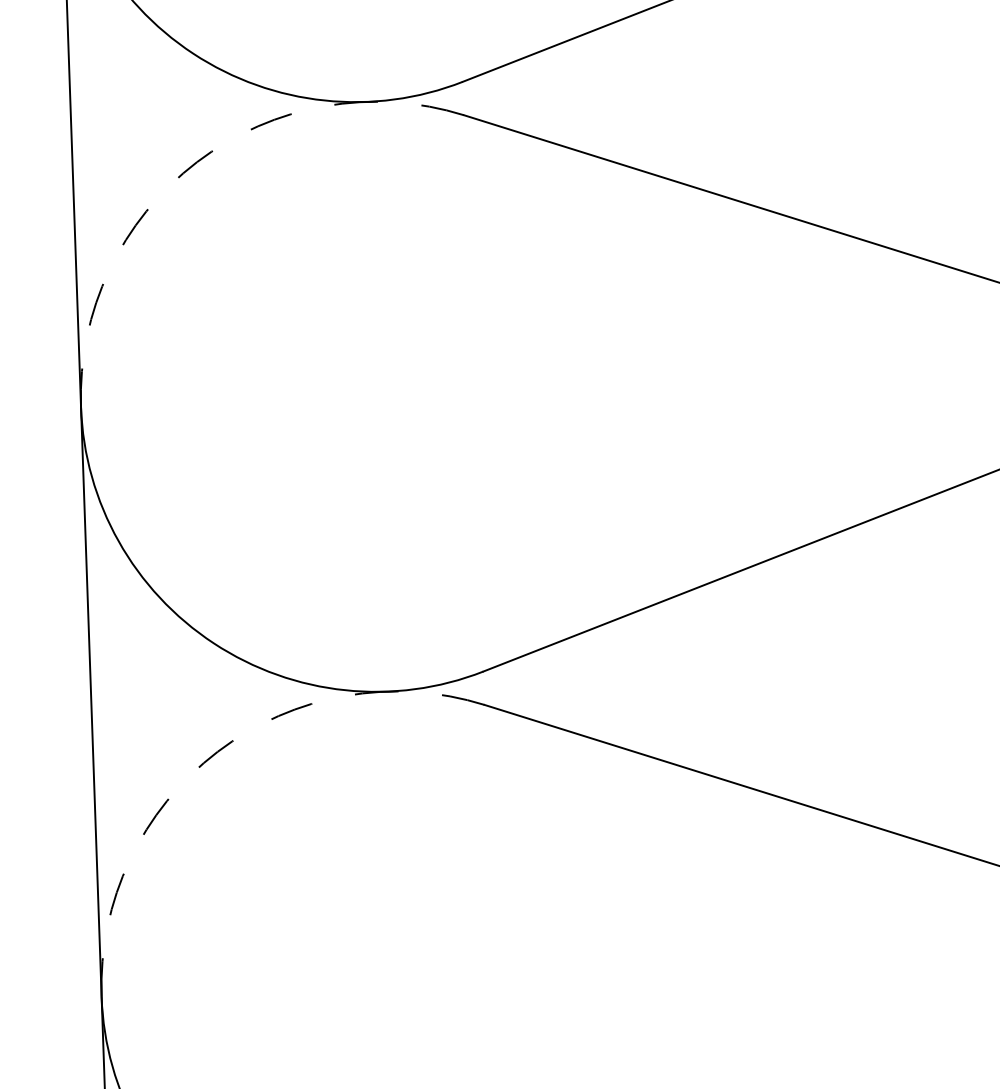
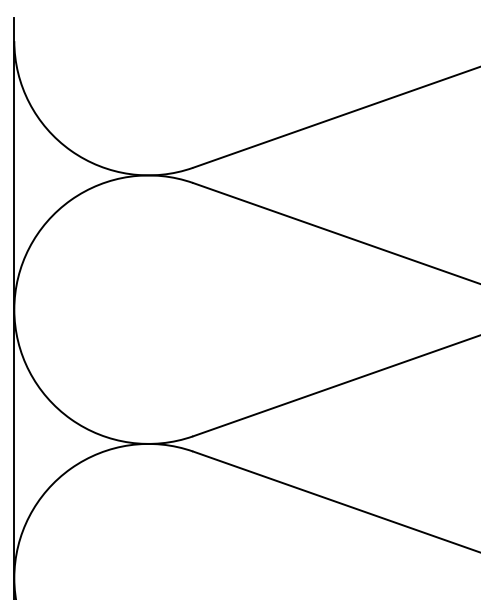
arc: (196, 163) -> (70, 200), dashed -> solid
arc: (216, 751) -> (70, 468), dashed -> solid

